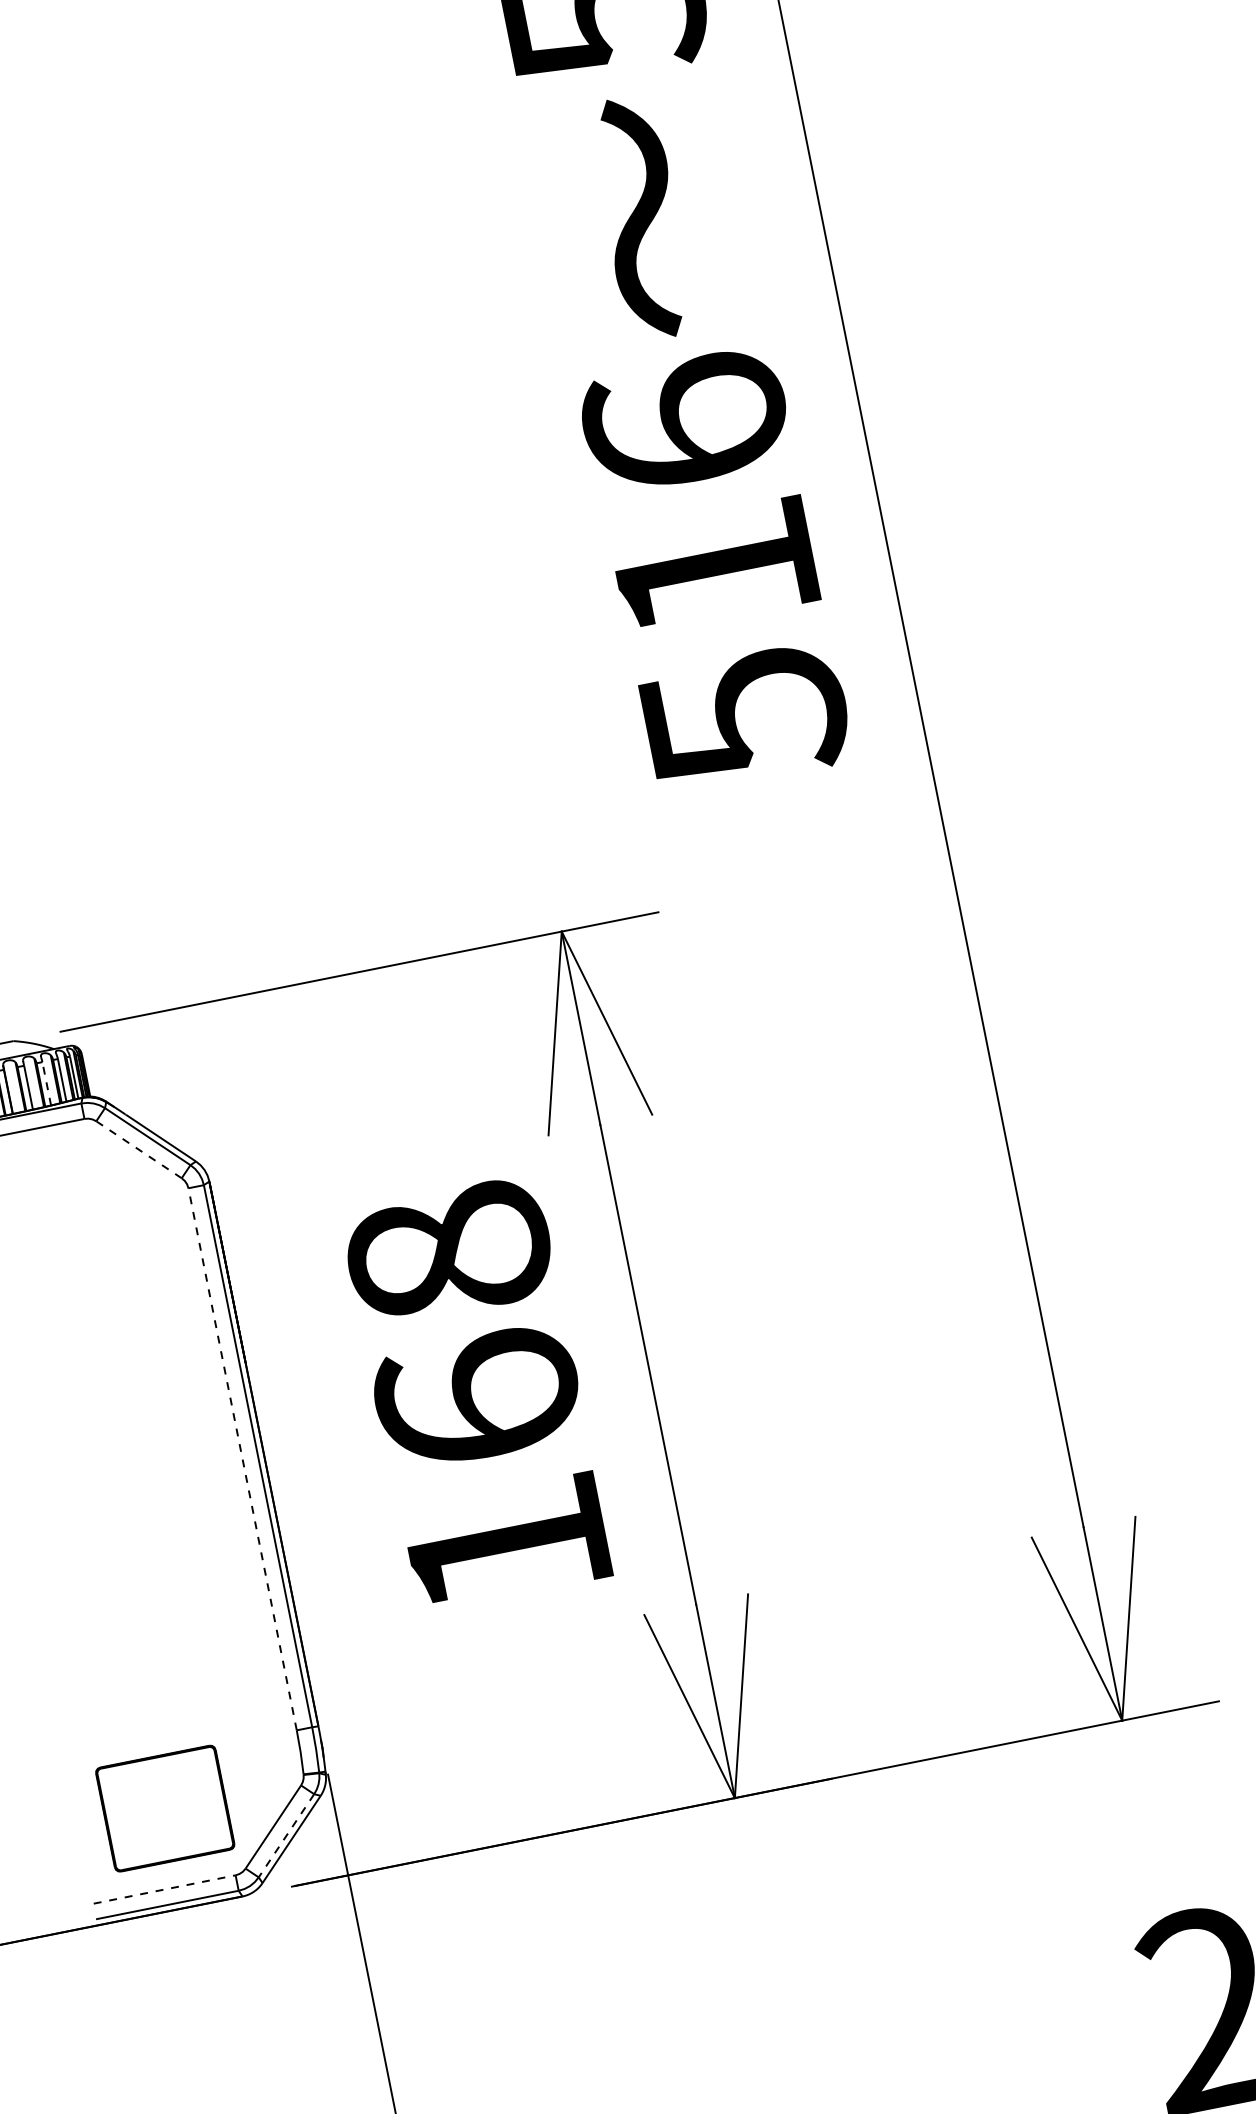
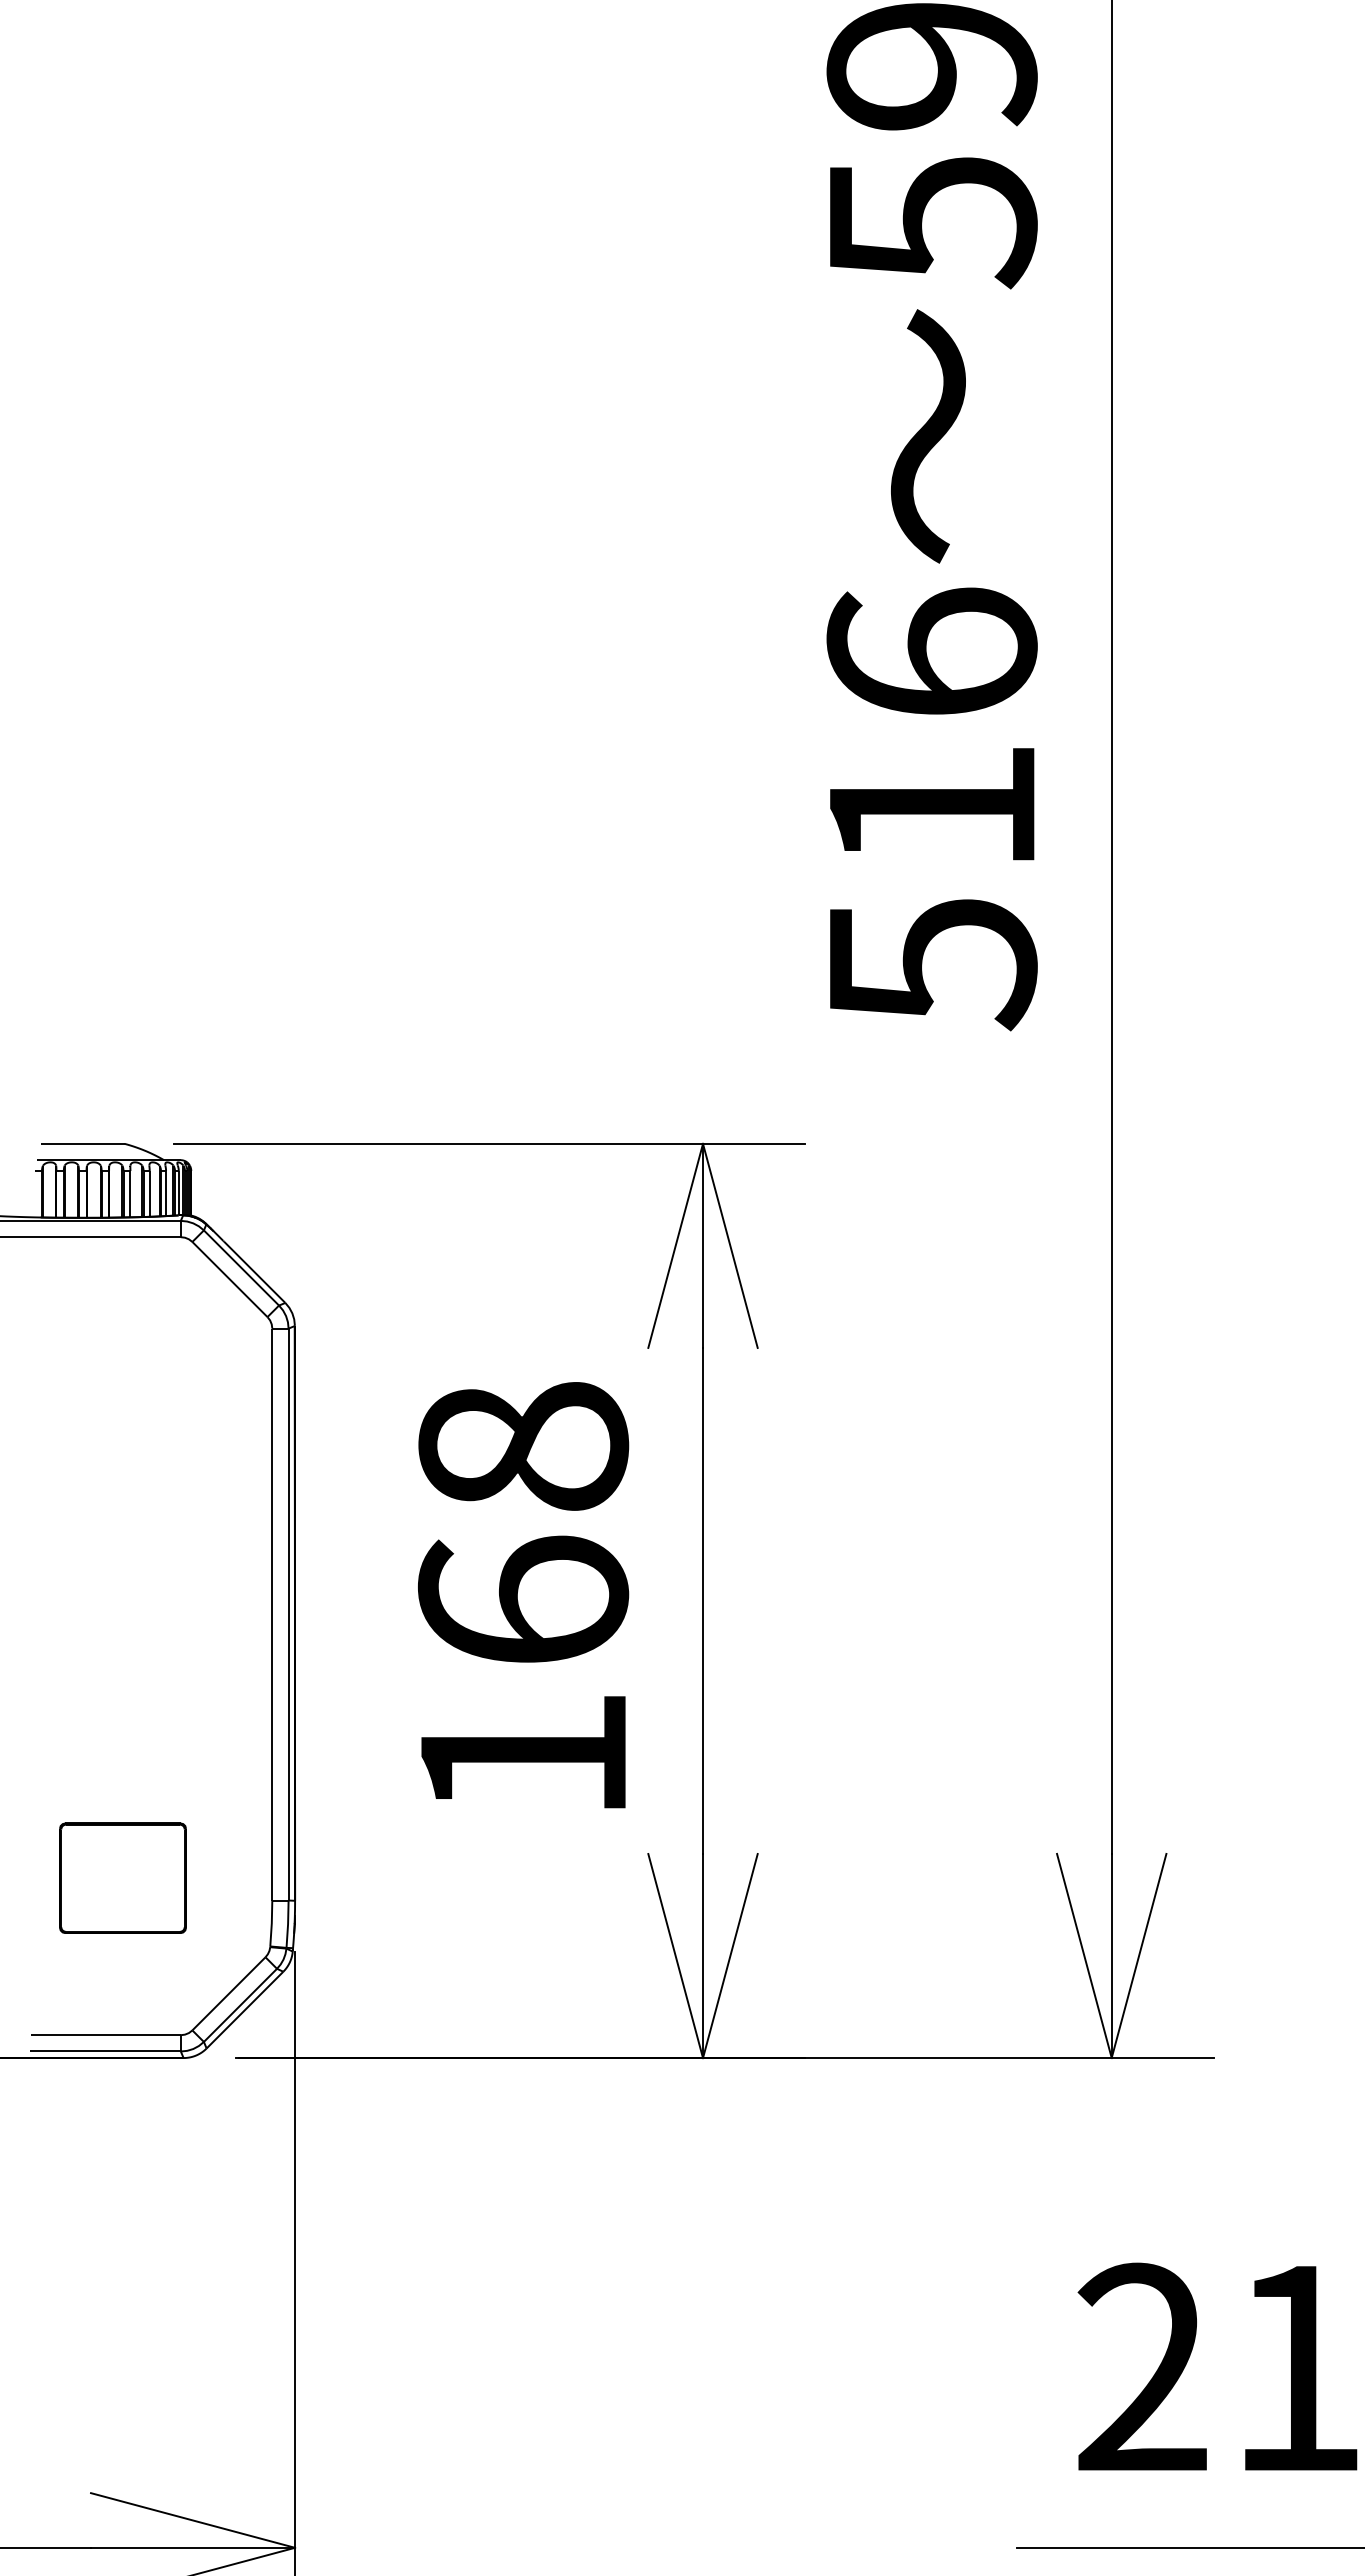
line: (46, 1083) -> (149, 1193), dashed -> solid
line: (138, 1149) -> (229, 1279), dashed -> solid
line: (242, 1459) -> (272, 1614), dashed -> solid
part: (164, 1808) -> (122, 1877), moved
line: (286, 1835) -> (240, 2005), dashed -> solid
line: (165, 1889) -> (106, 2035), dashed -> solid

